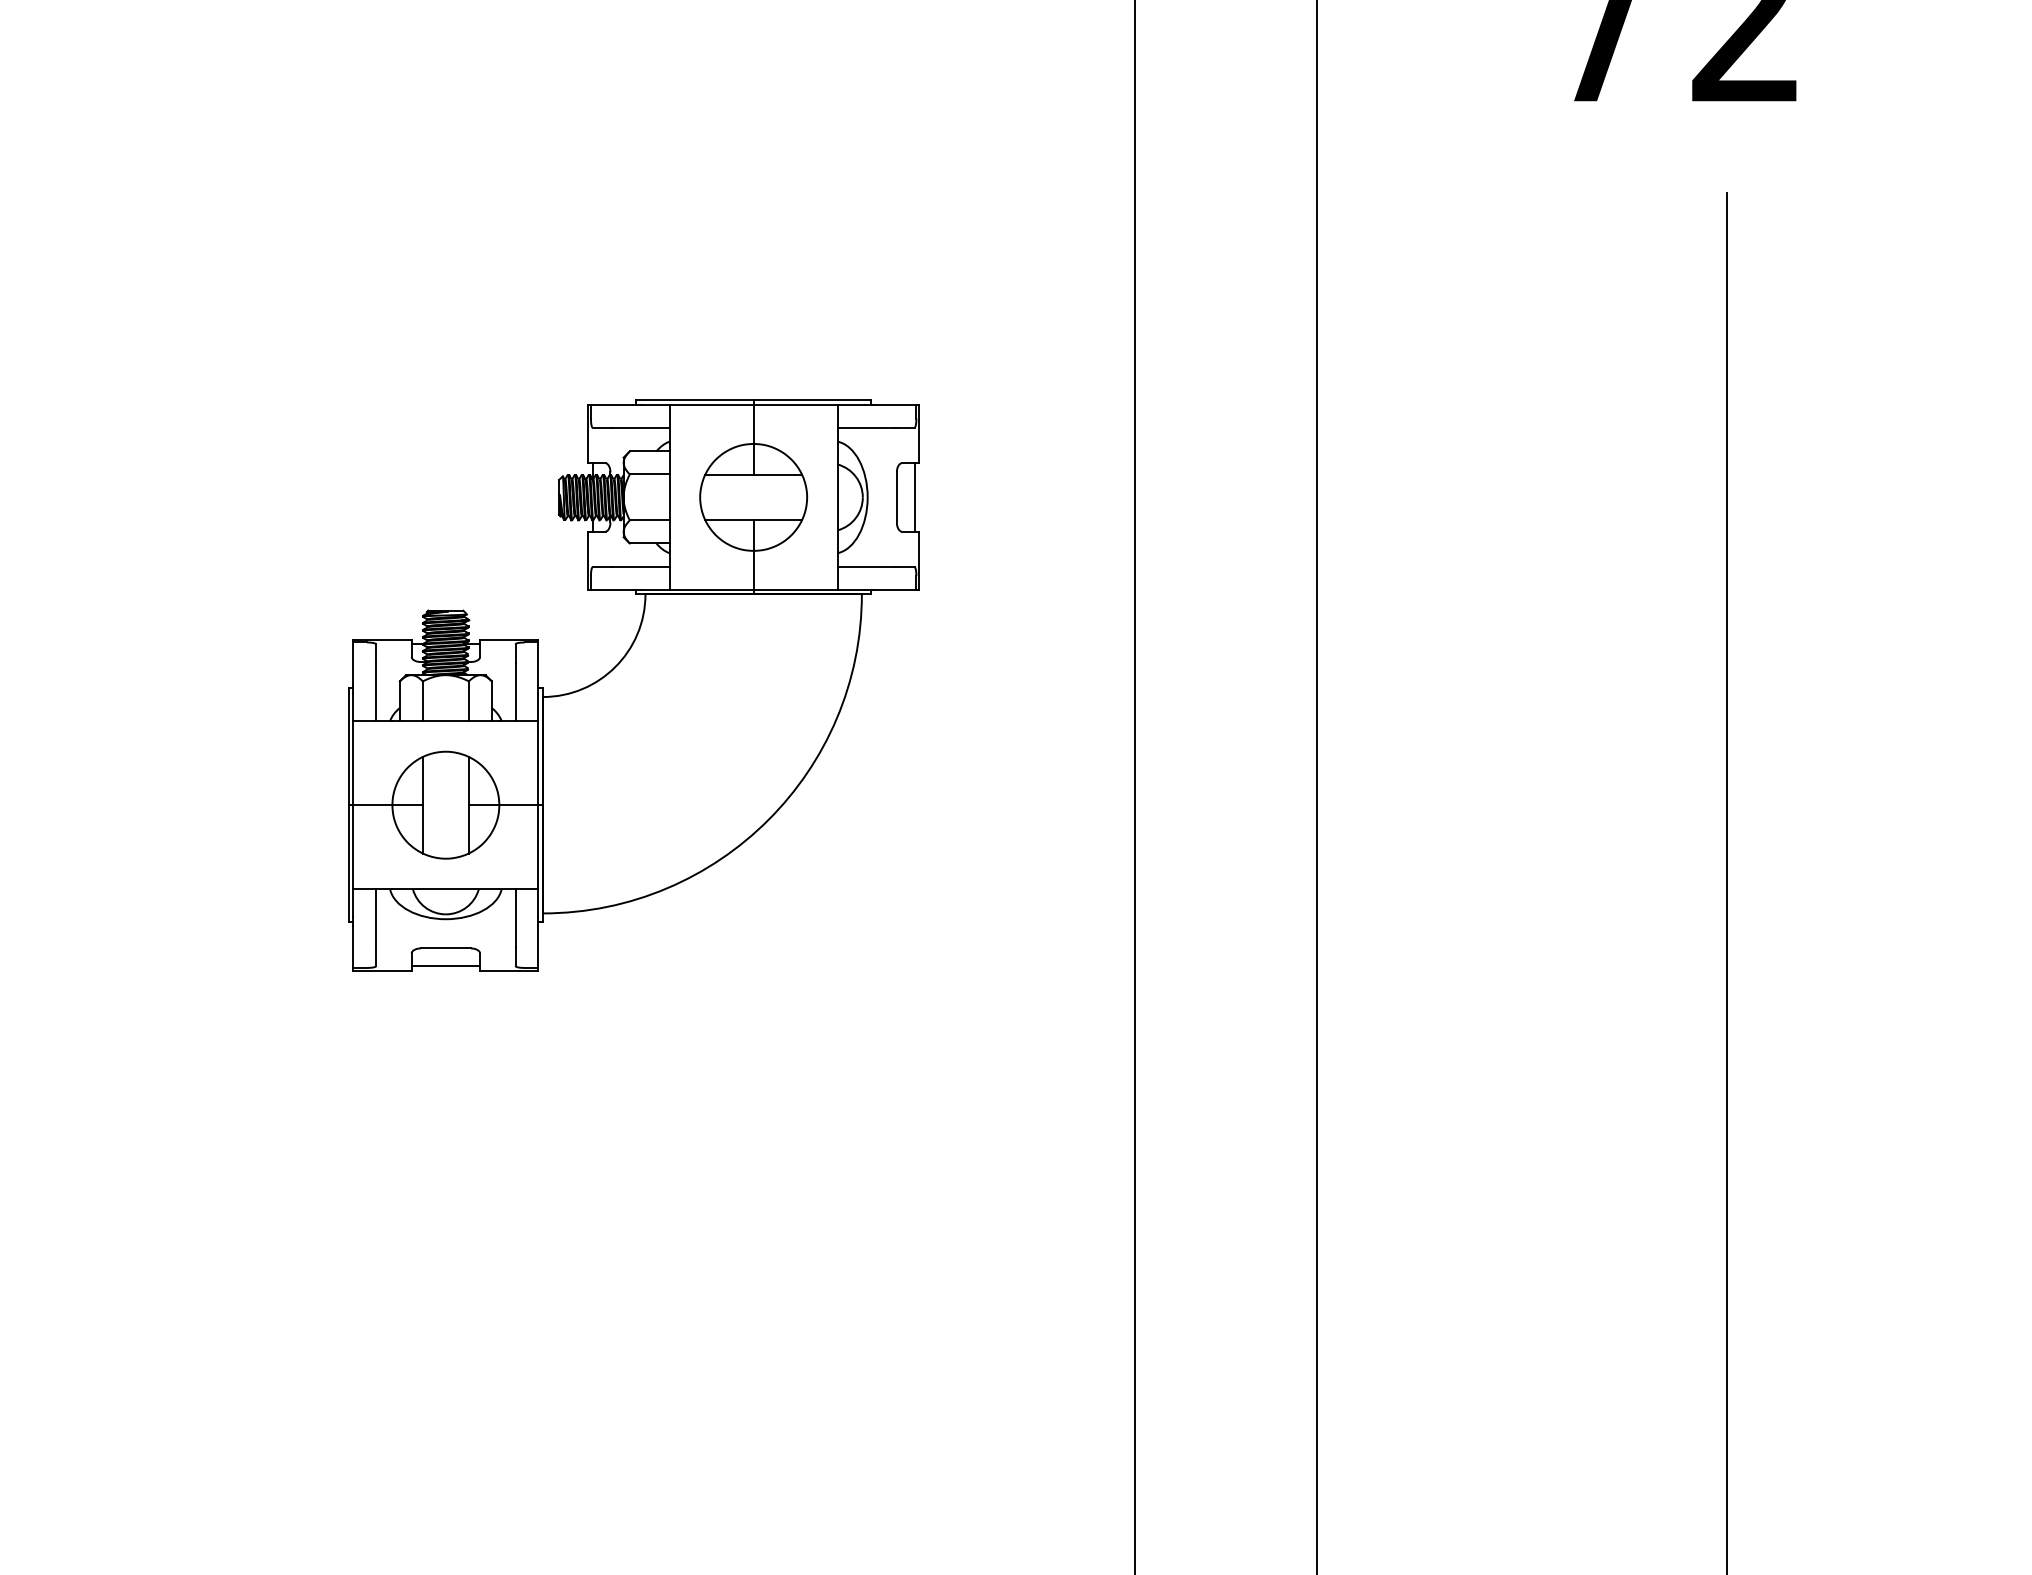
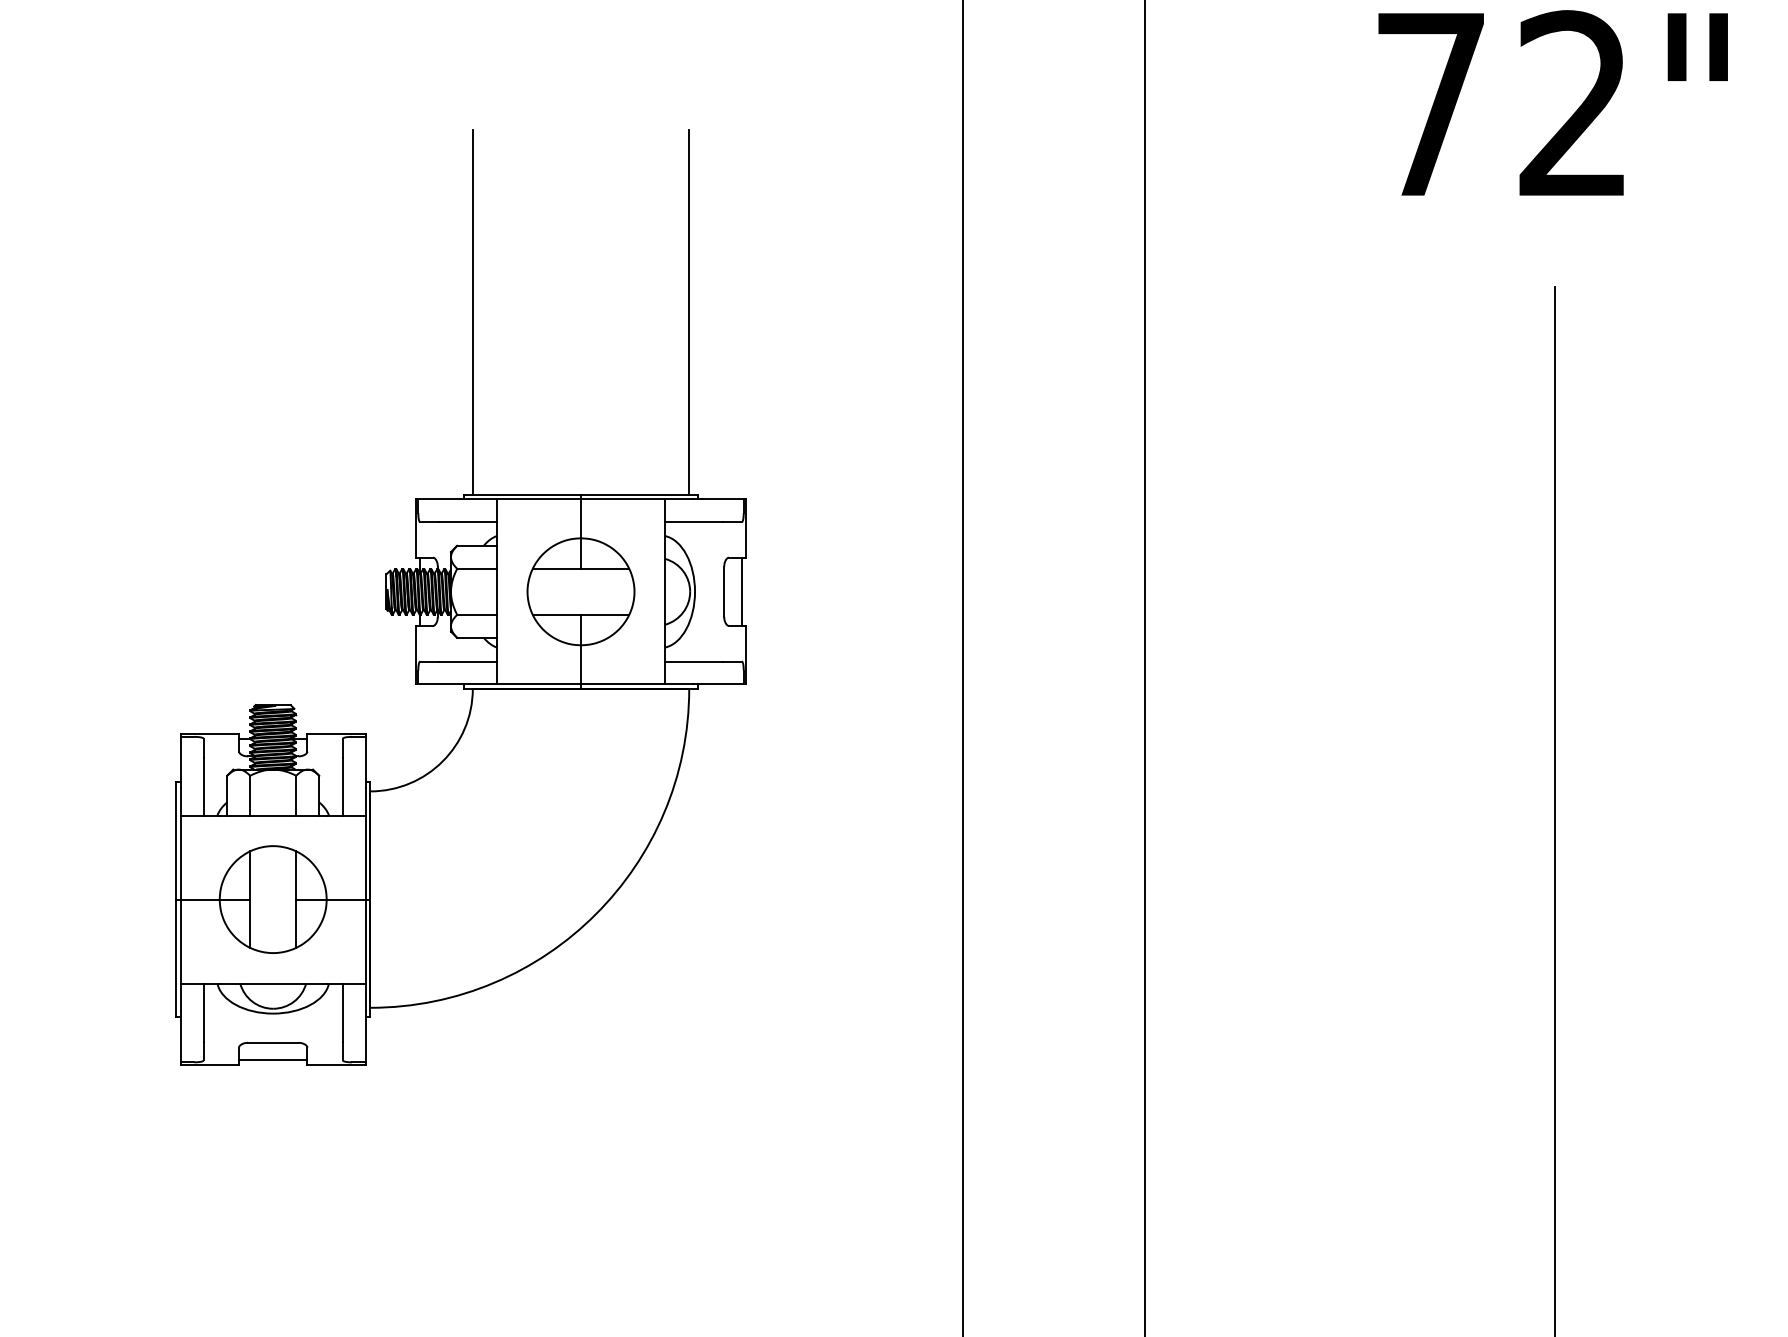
line: (645, 217) -> (472, 311), added
line: (861, 217) -> (688, 311), added

